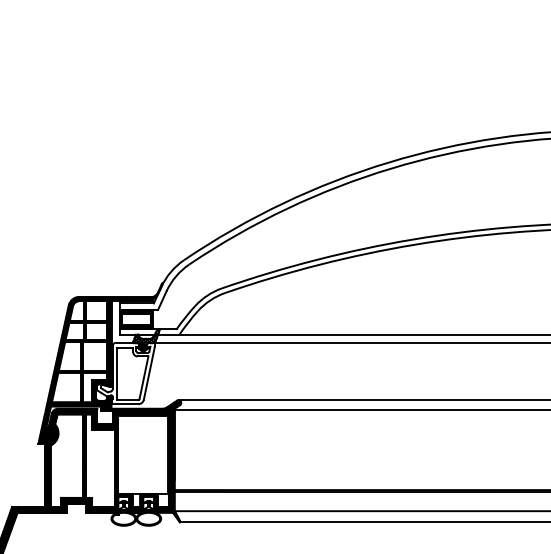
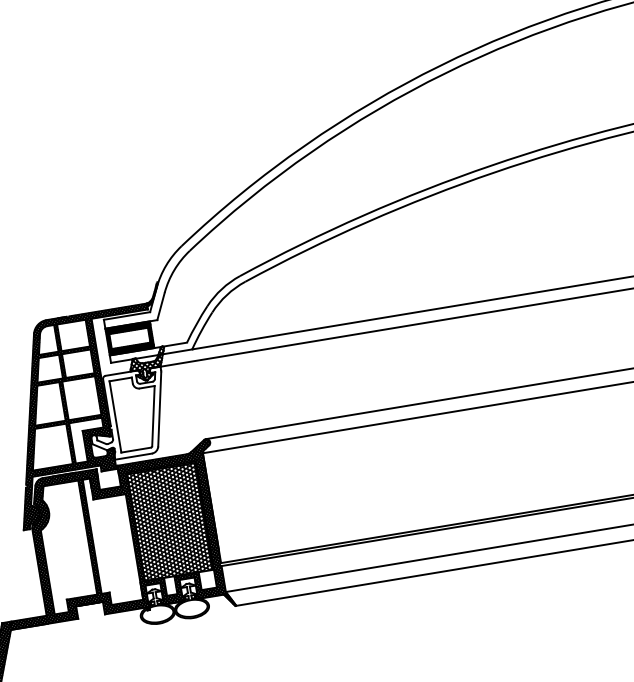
hatch: (143, 454) -> (170, 521), added

